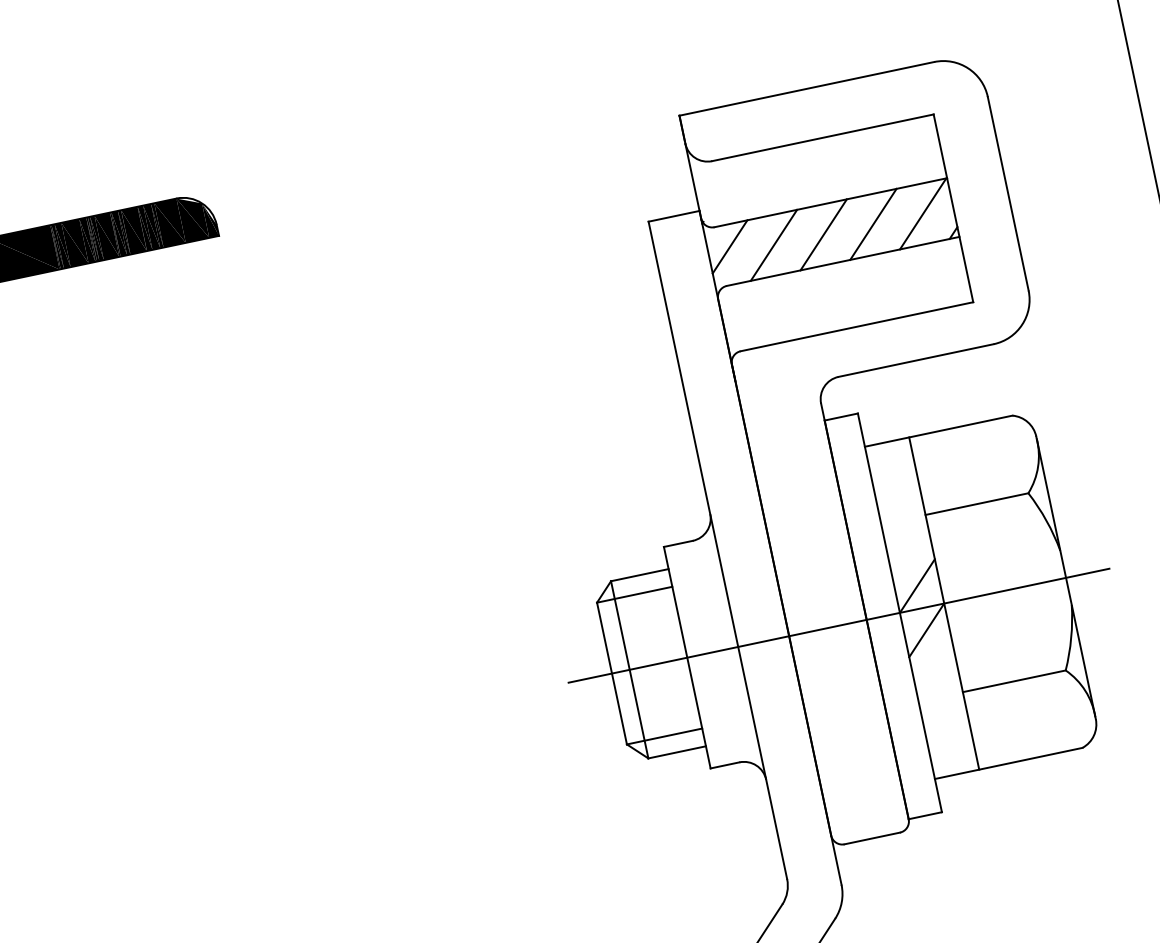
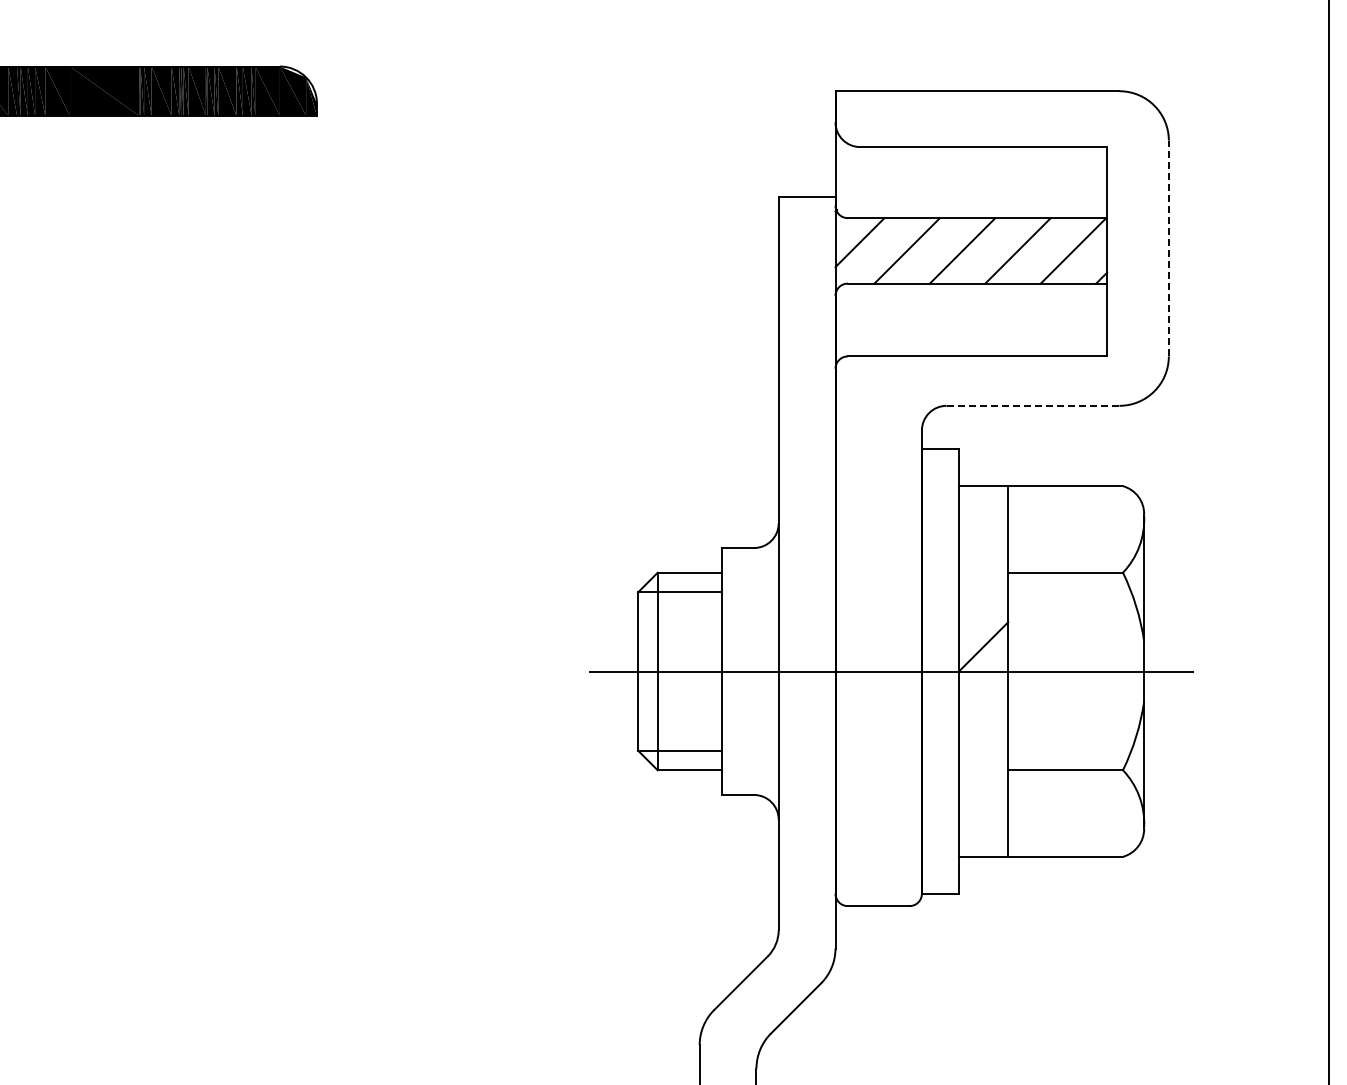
line: (1007, 193) -> (1168, 248), solid -> dashed
line: (915, 360) -> (1032, 405), solid -> dashed
line: (926, 629) -> (983, 695), removed

